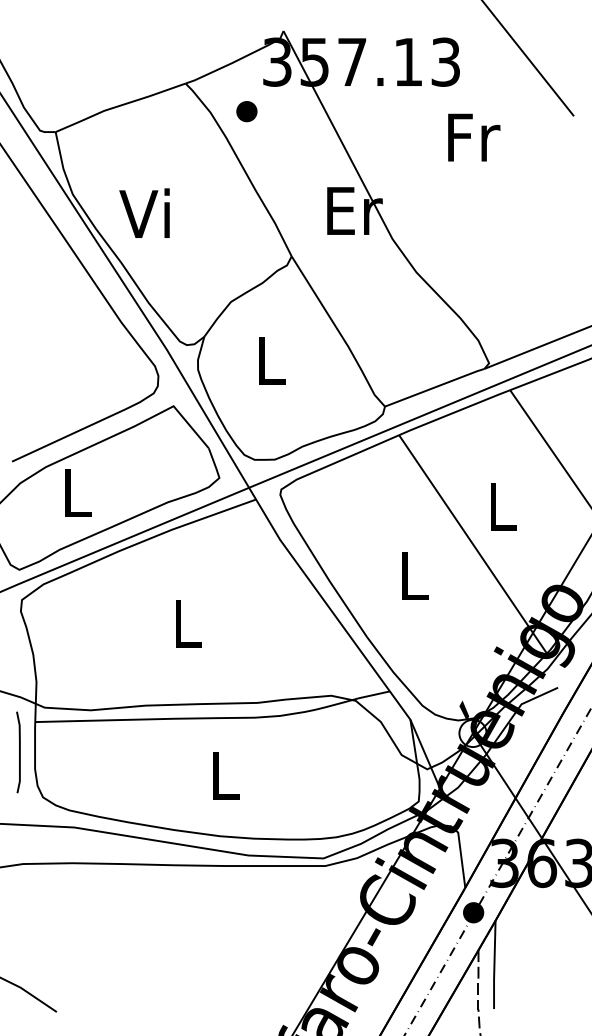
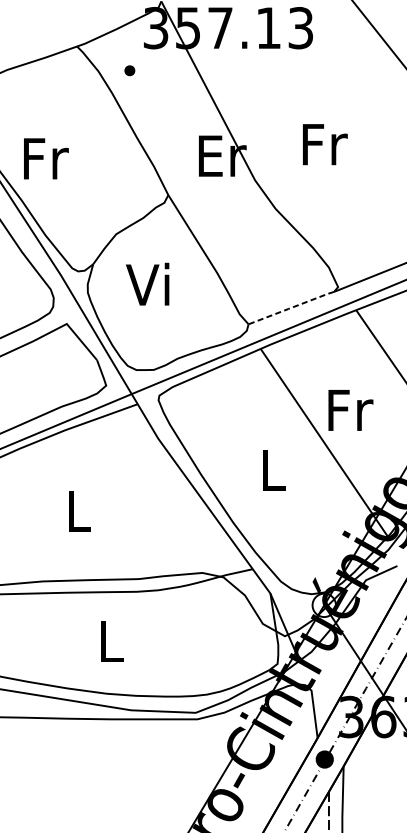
part: (246, 111) -> (129, 70), size x0.6
text: (474, 137) -> (325, 144), moved
text: (147, 212) -> (44, 157), Vi -> Fr
text: (267, 359) -> (147, 283), L -> Vi
line: (434, 387) -> (291, 307), solid -> dashed
text: (504, 506) -> (351, 410), L -> Fr

